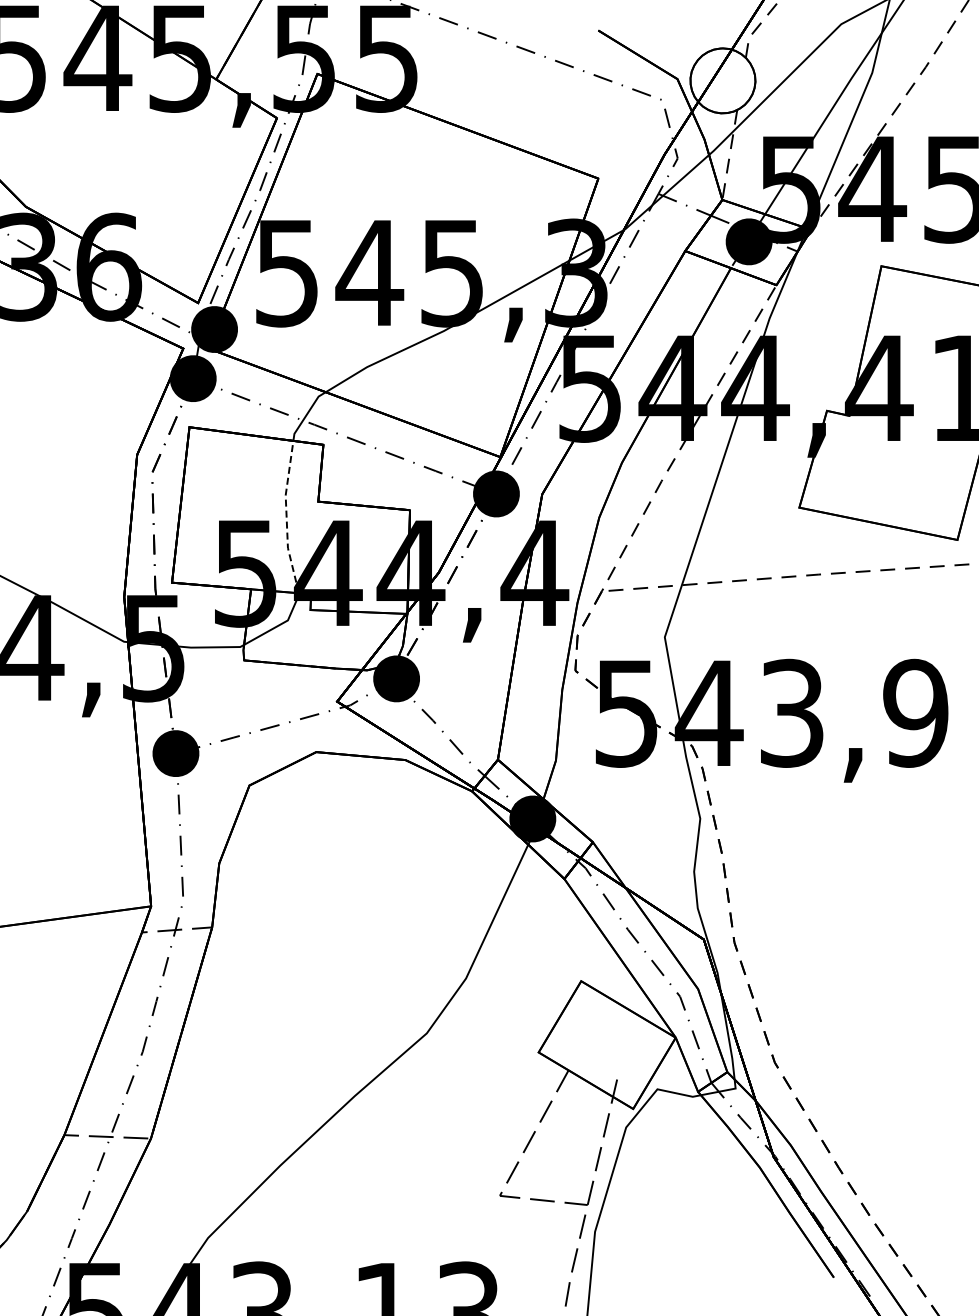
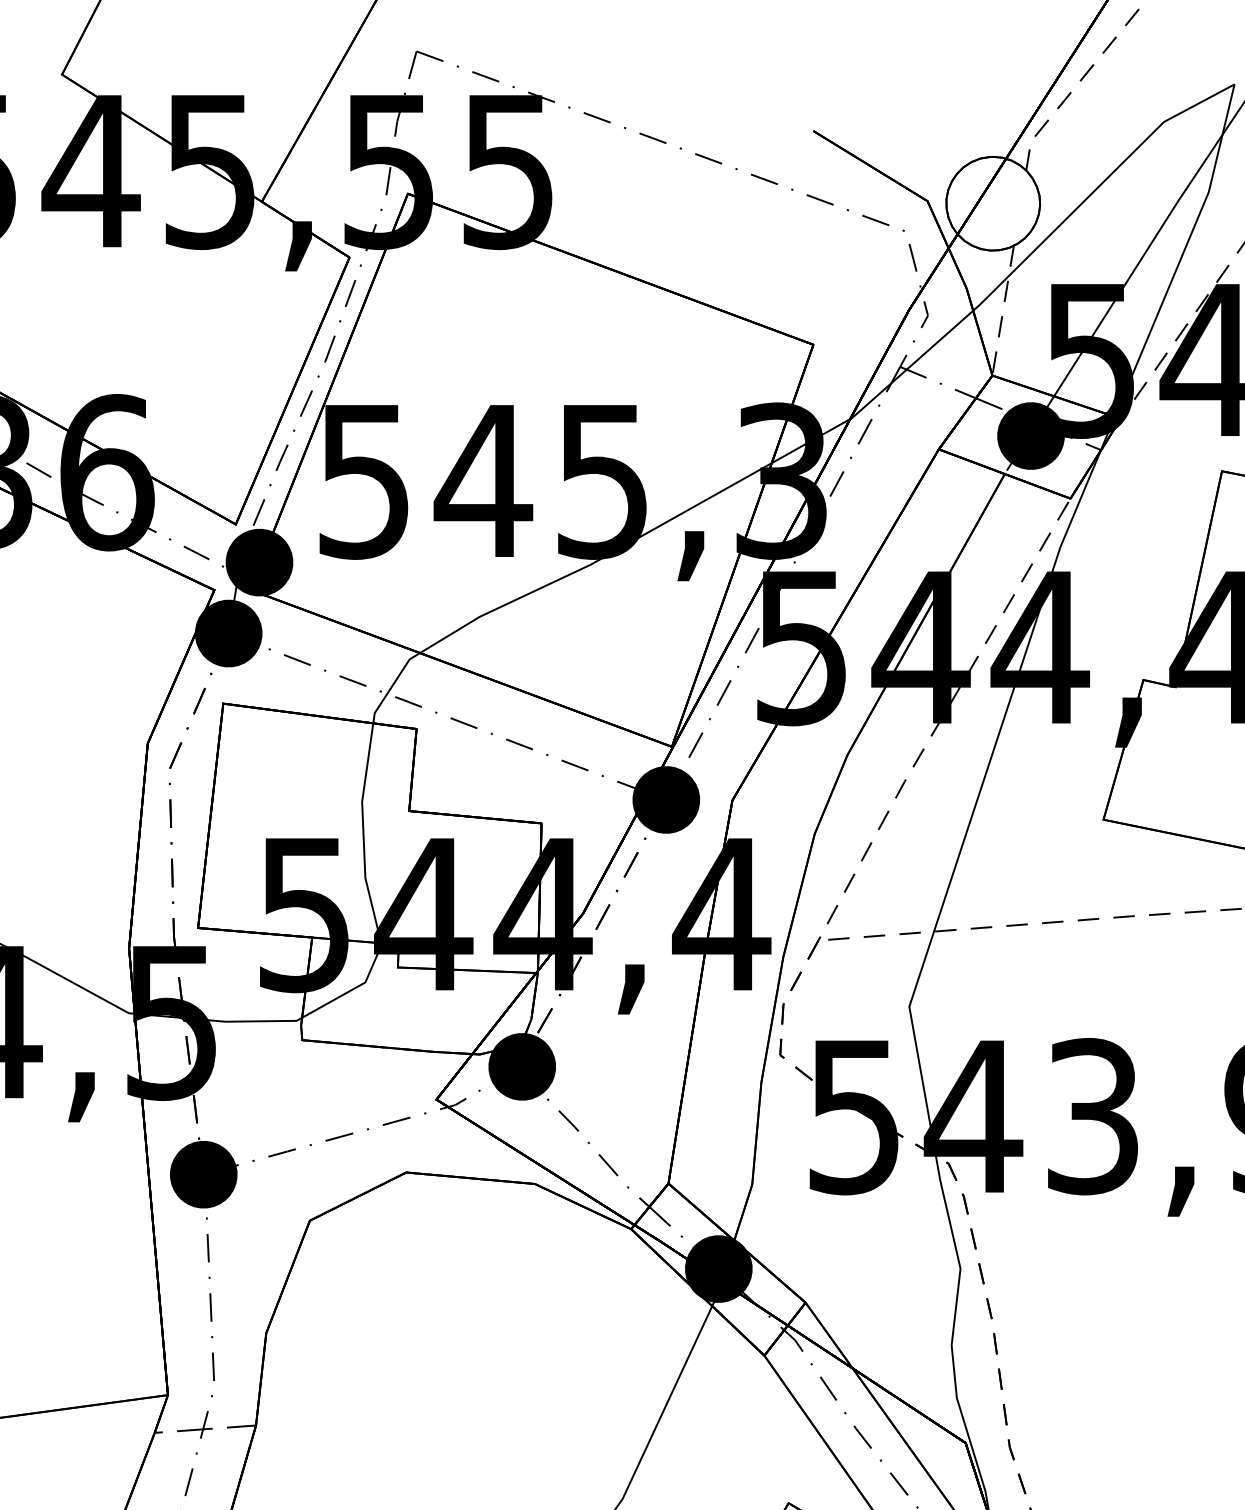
line: (286, 517) -> (363, 833), dashed -> solid

